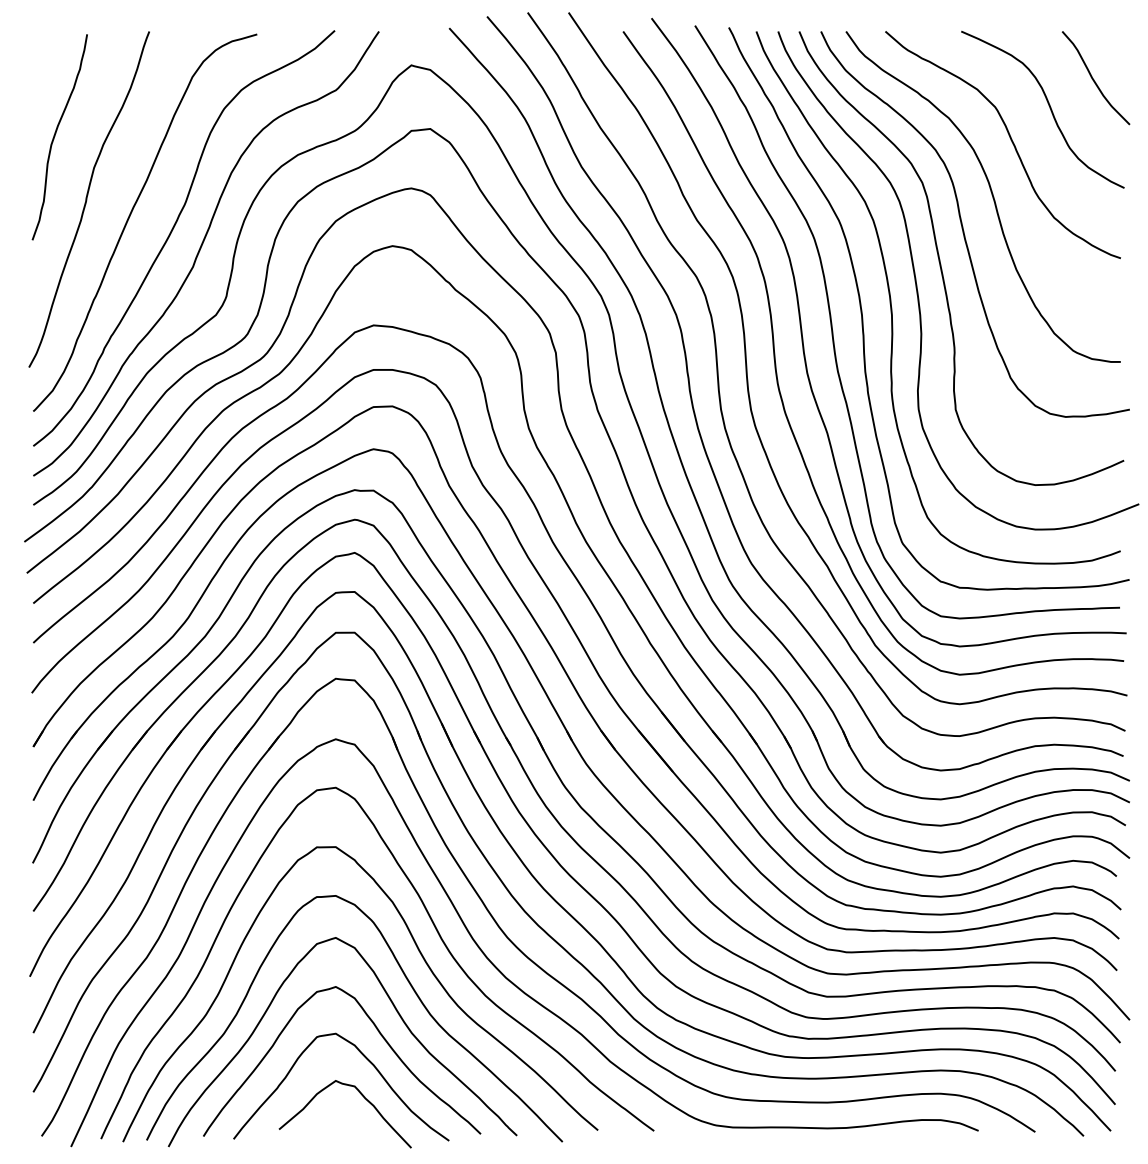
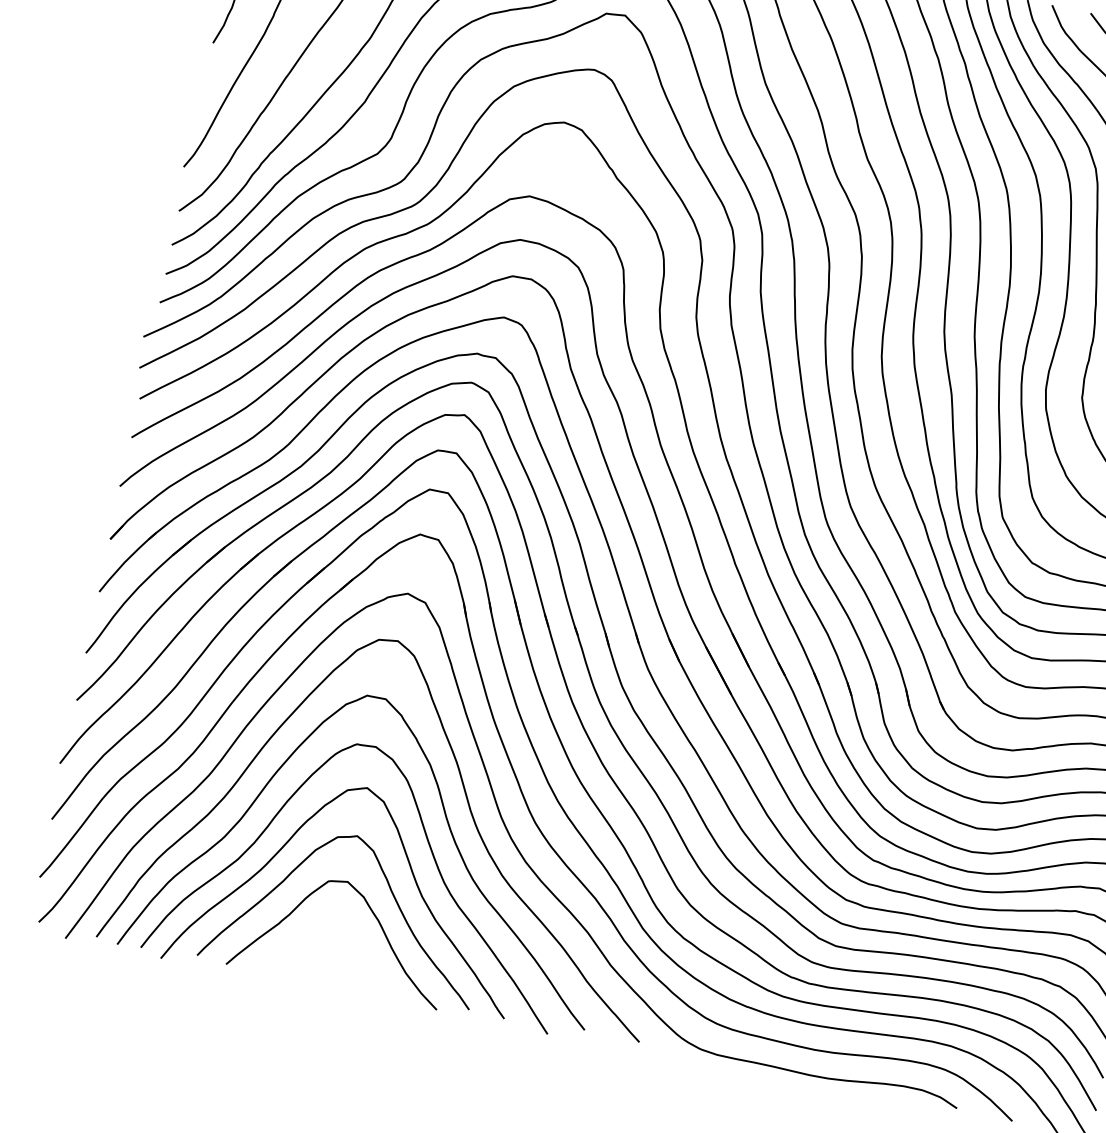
curve: (362, 1096) -> (360, 948), removed

